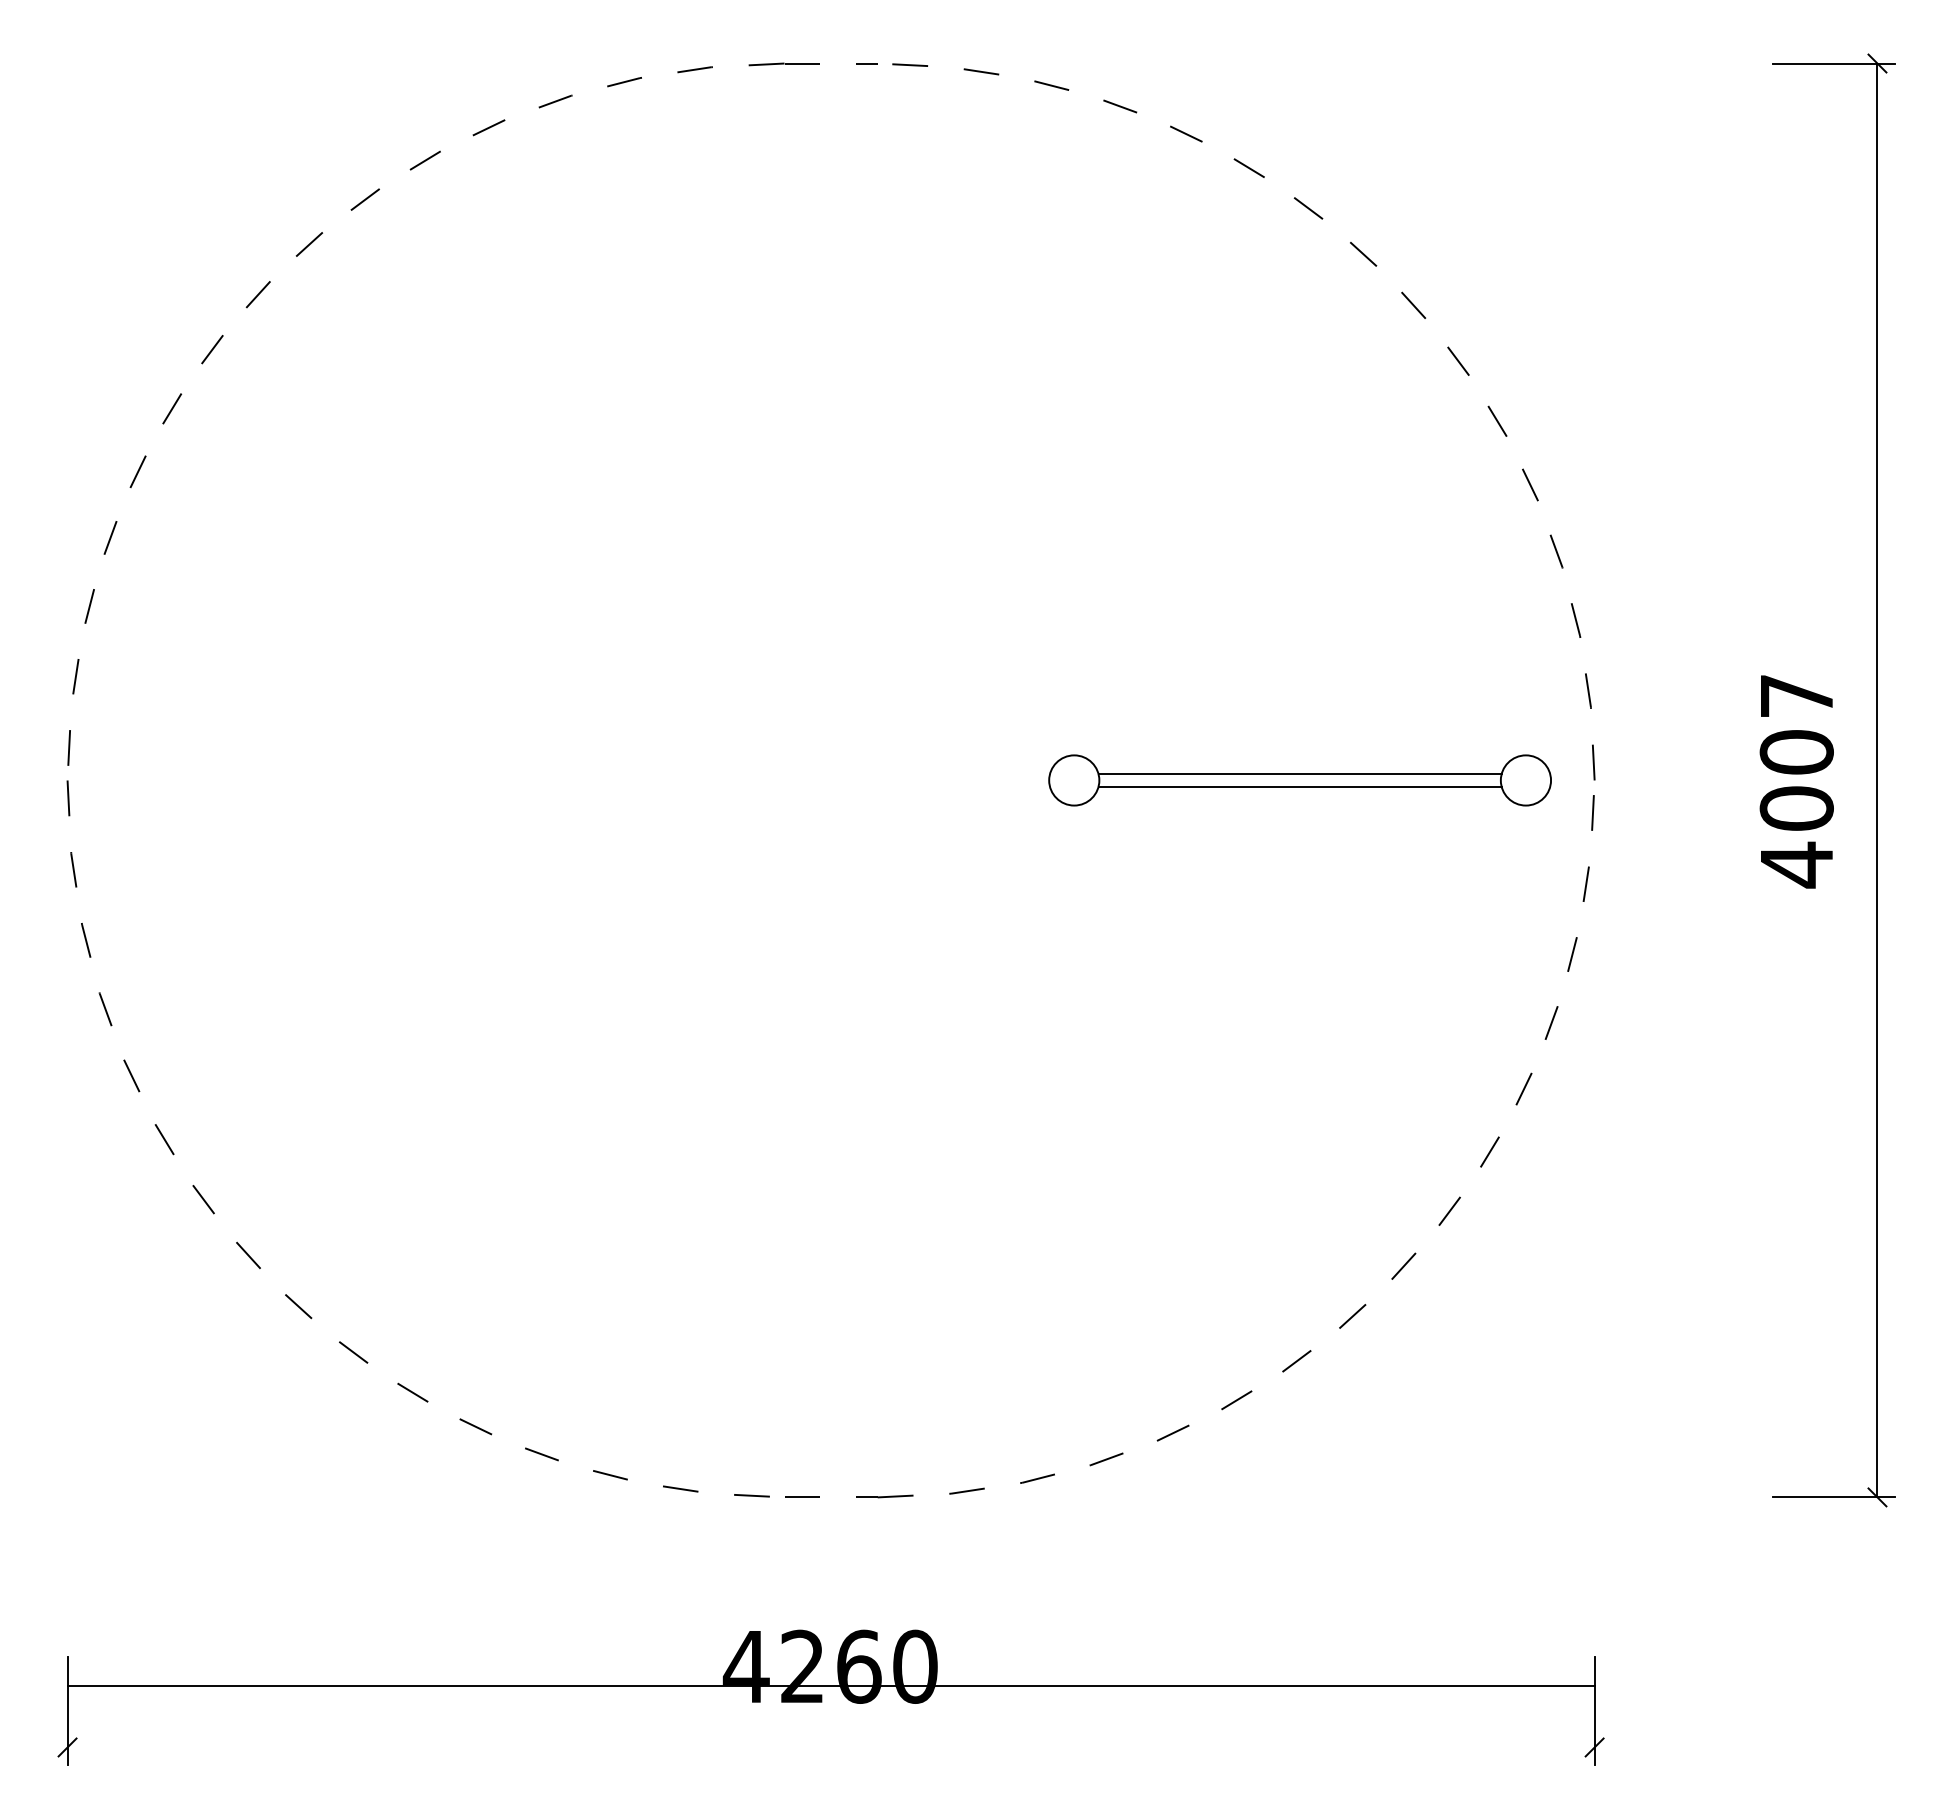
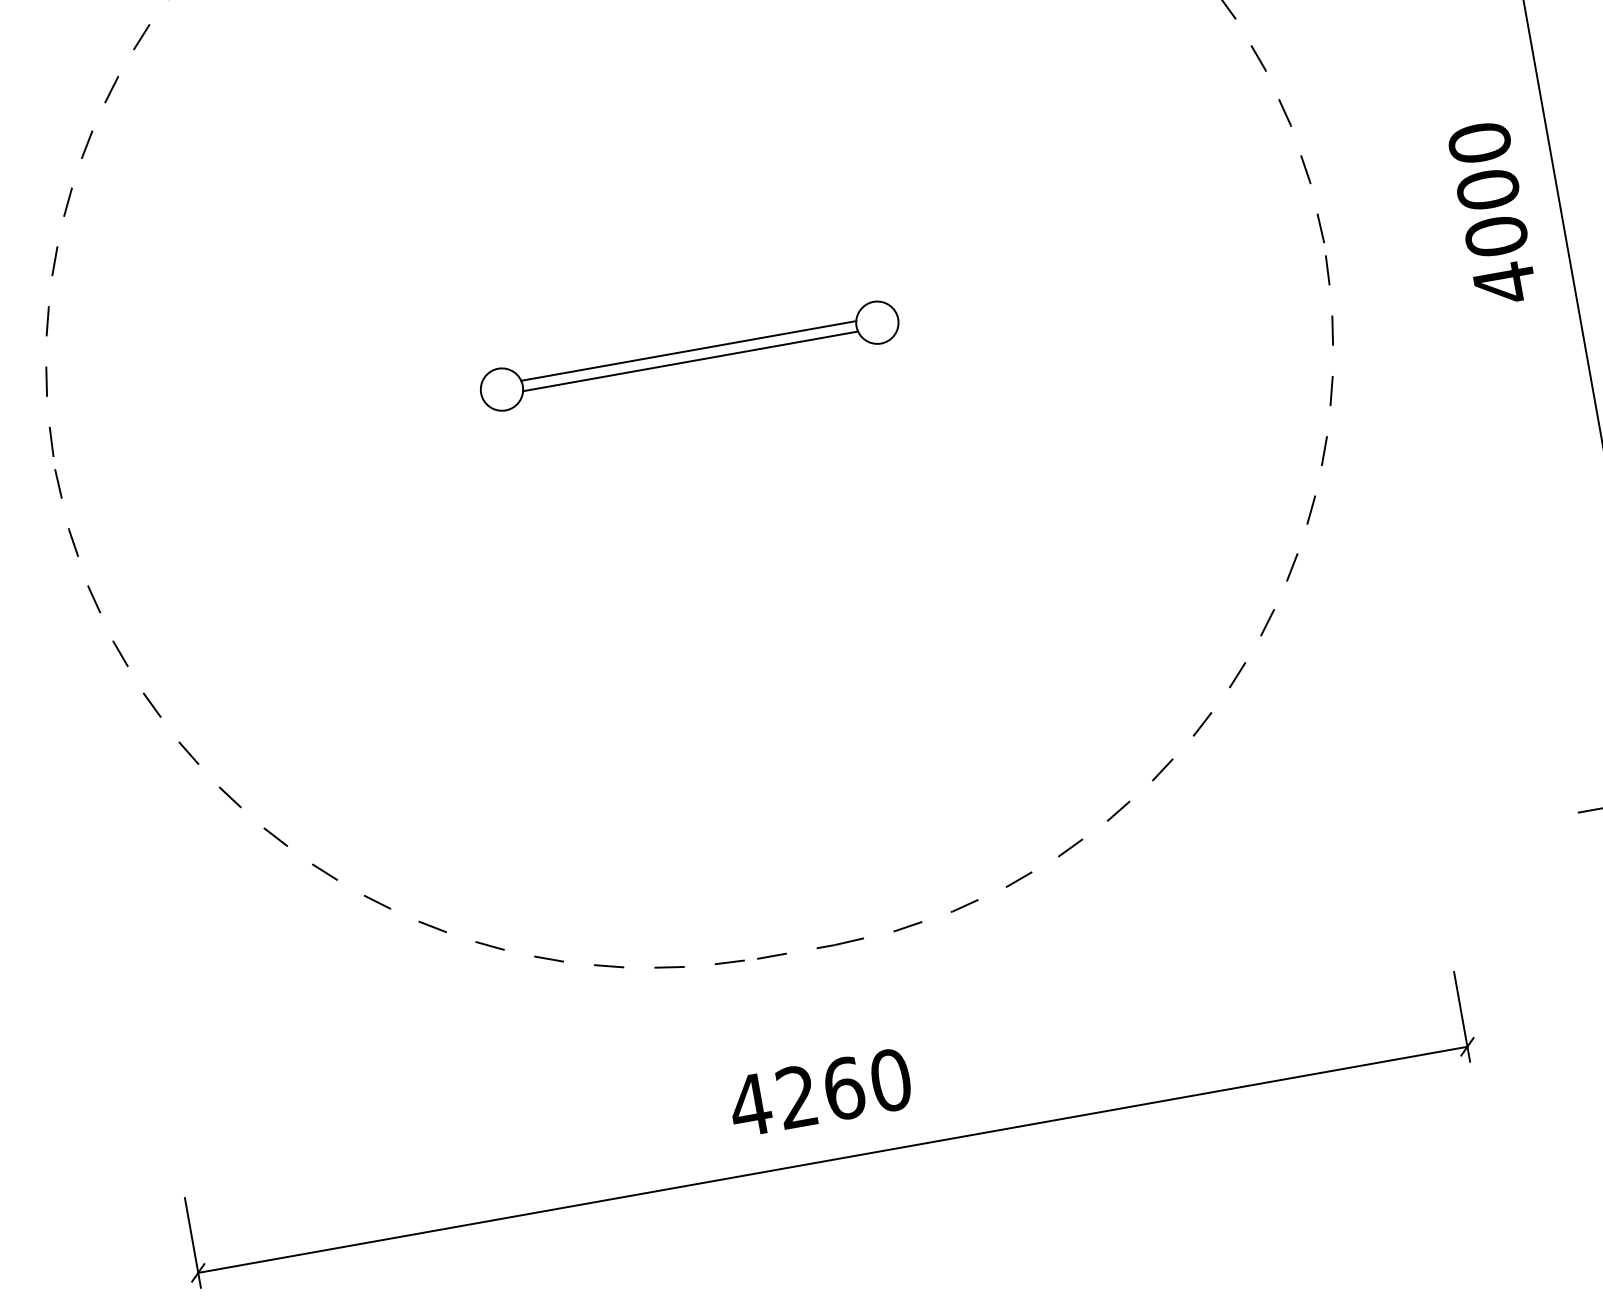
text: (1796, 695) -> (1479, 142), 4007 -> 4000
part: (1299, 780) -> (689, 356), moved
line: (830, 1686) -> (832, 1159), moved

